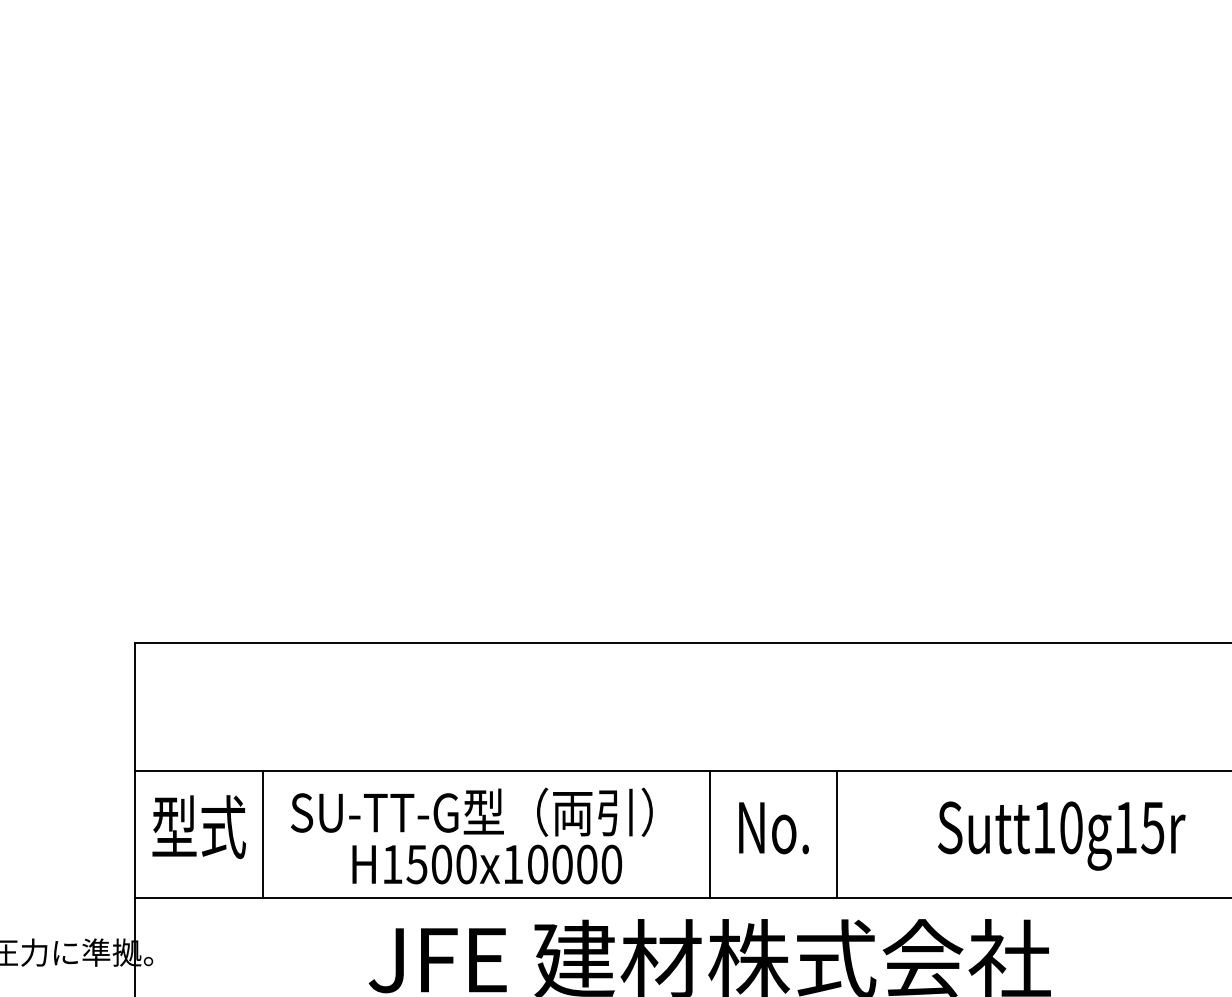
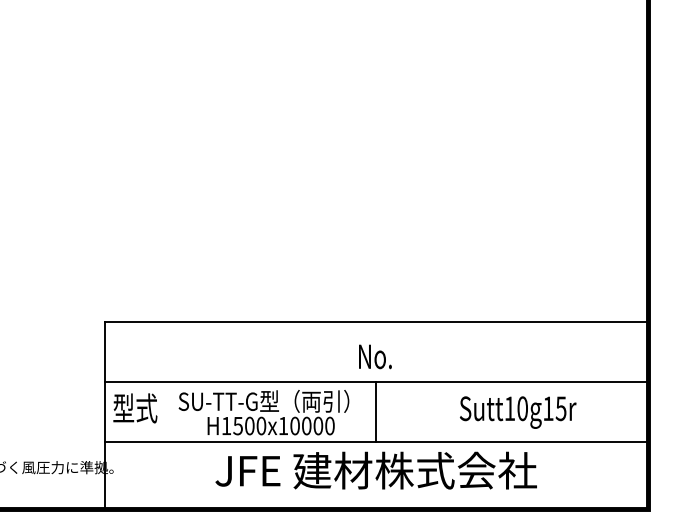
text: (774, 827) -> (375, 356), moved
line: (263, 833) -> (165, 411), removed
line: (837, 833) -> (436, 411), removed
text: (1062, 835) -> (518, 412), moved

